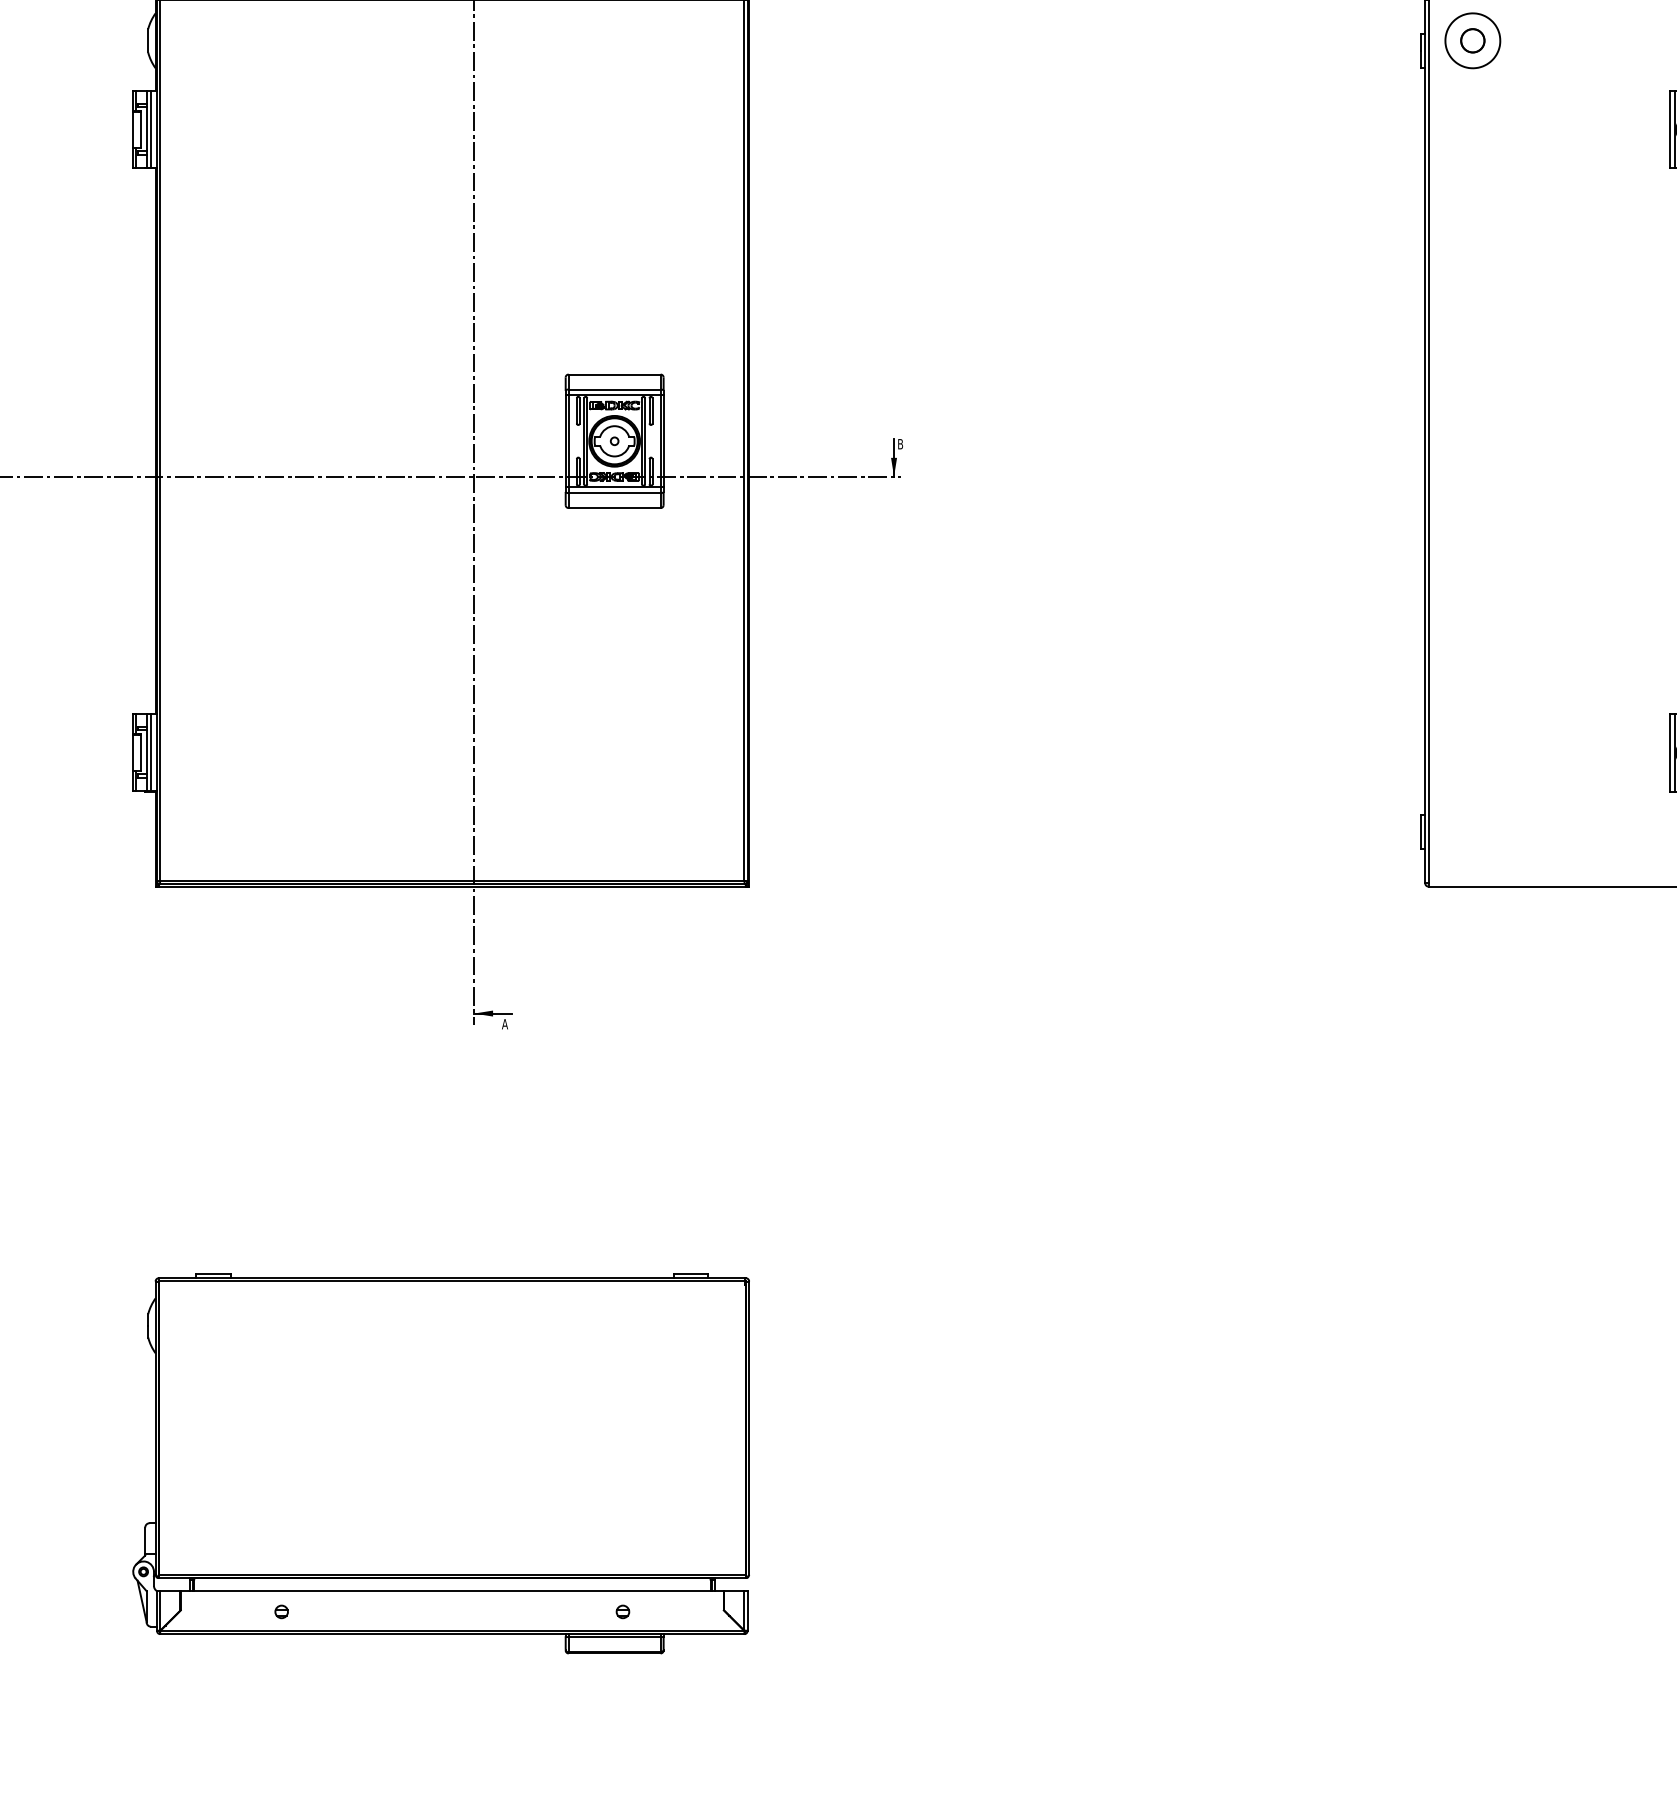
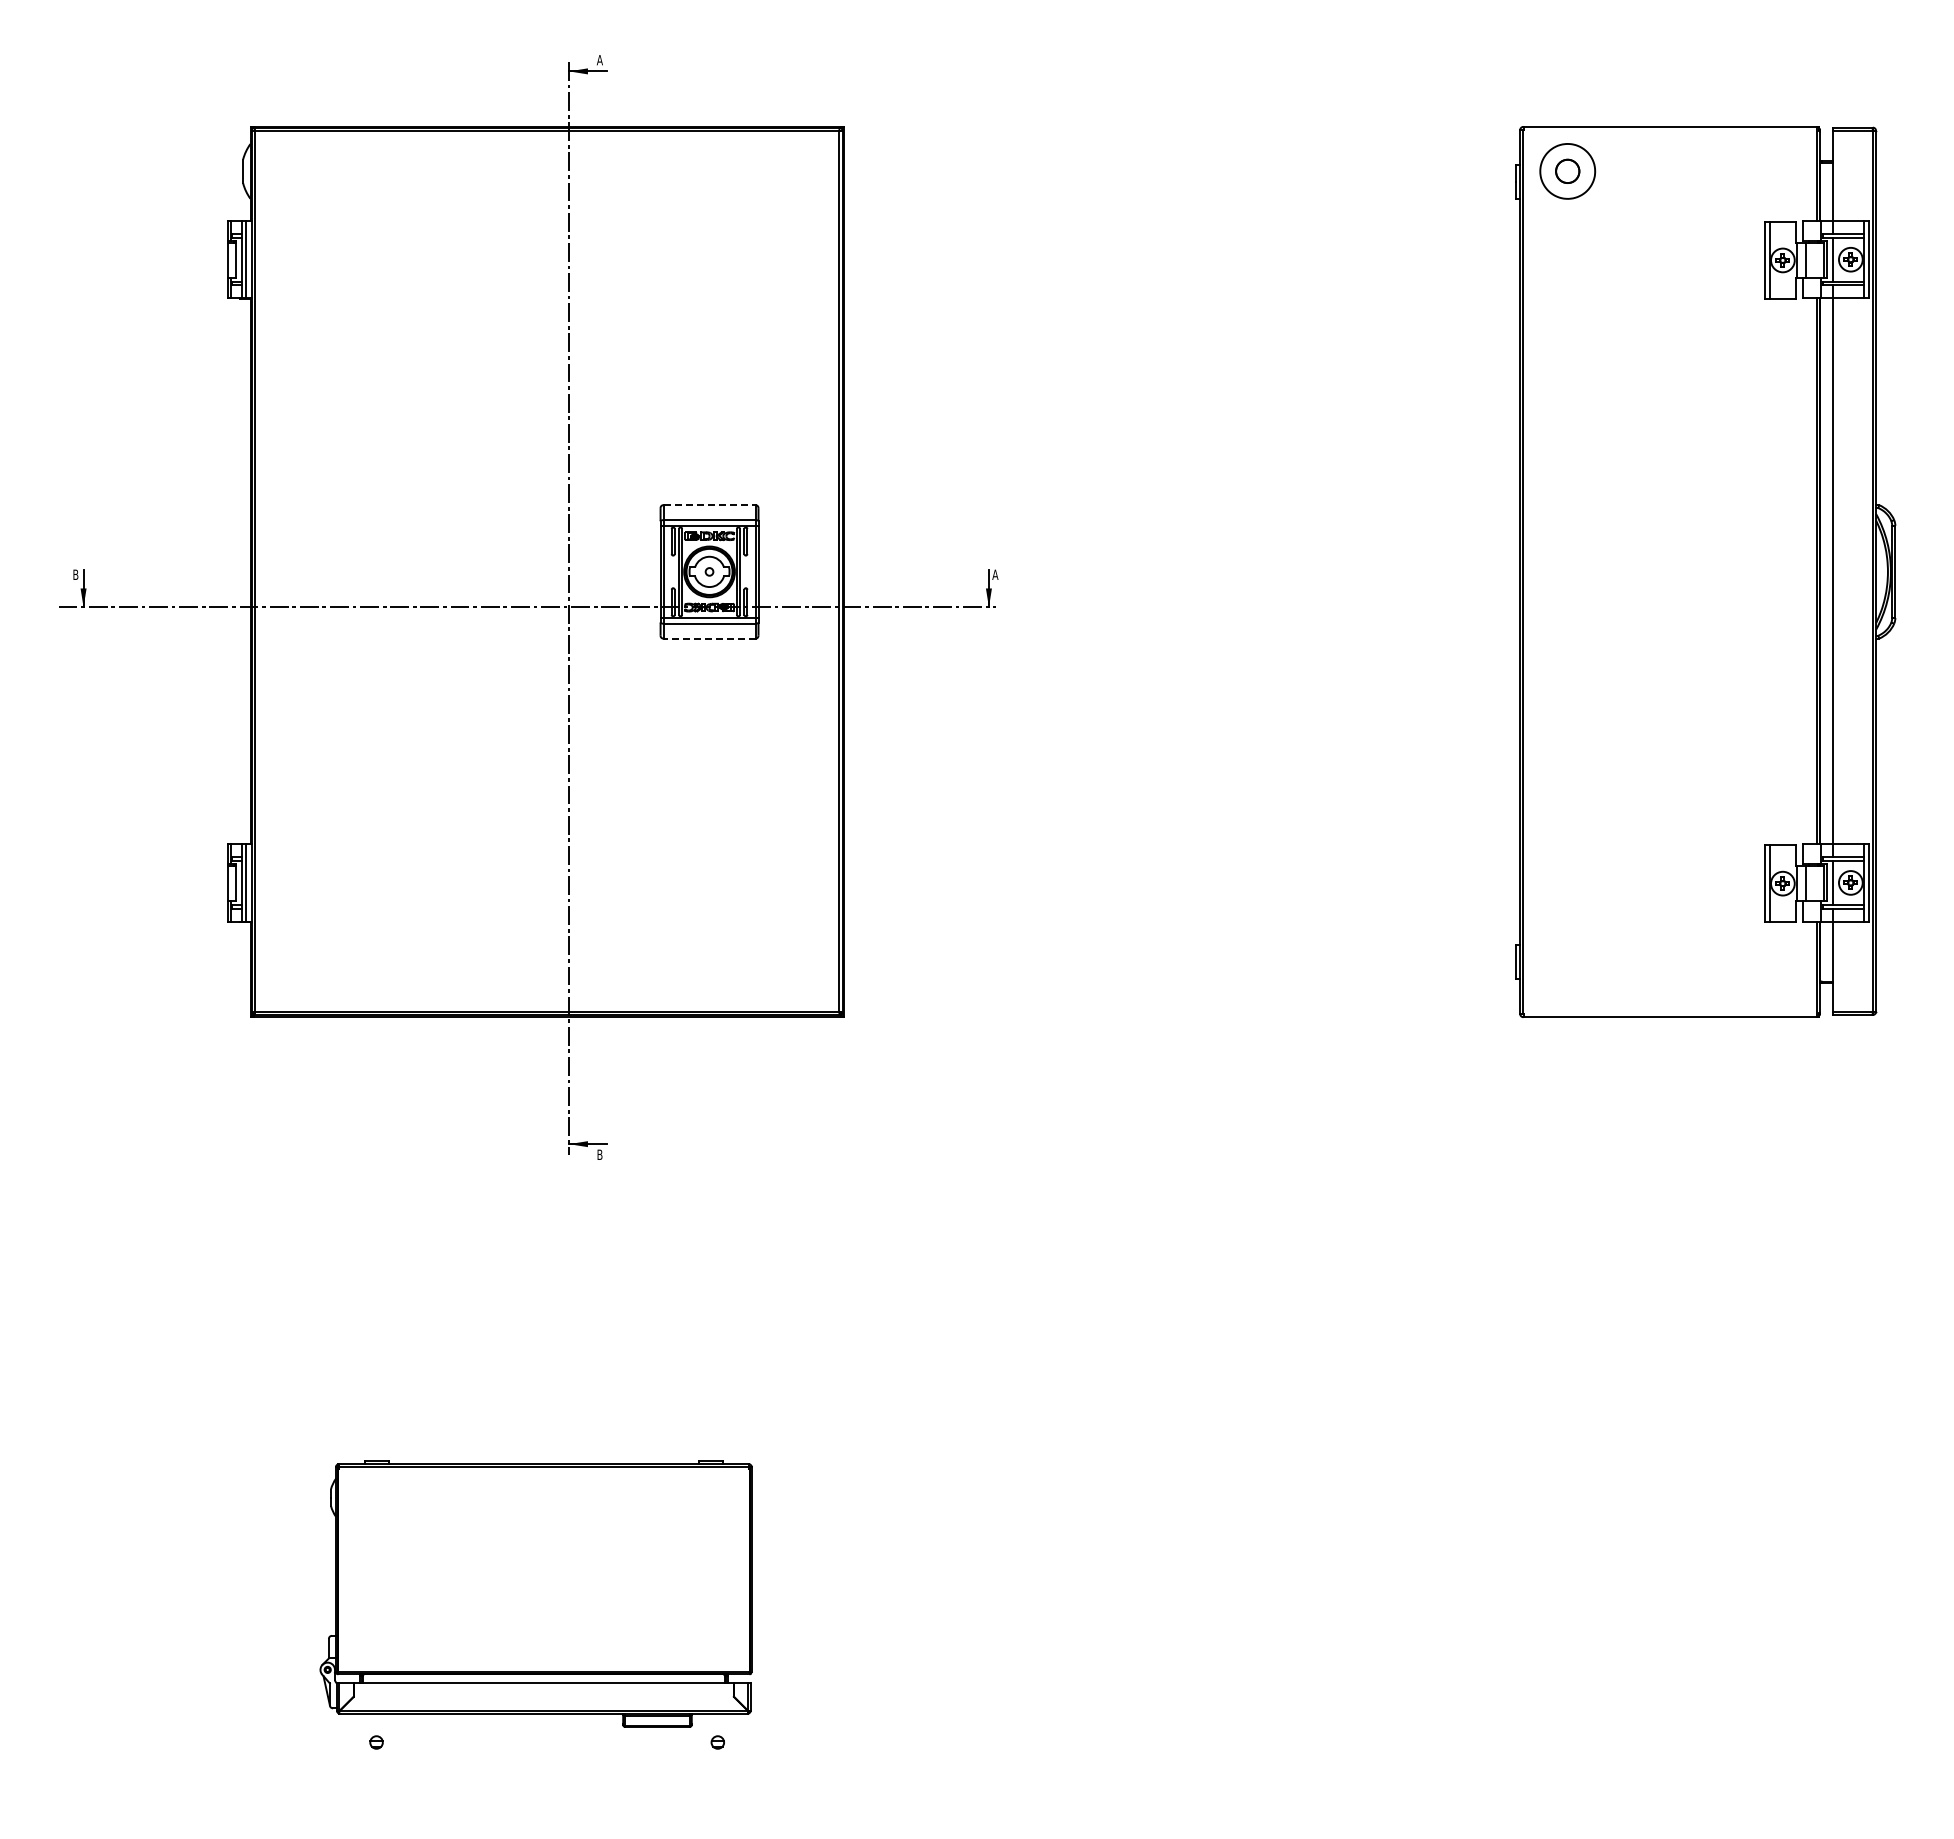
line: (614, 374) -> (709, 505), solid -> dashed
text: (900, 443) -> (995, 574), B -> A
line: (614, 507) -> (709, 638), solid -> dashed
text: (504, 1023) -> (599, 1154), A -> B
part: (440, 1462) -> (535, 1593), size x0.7

